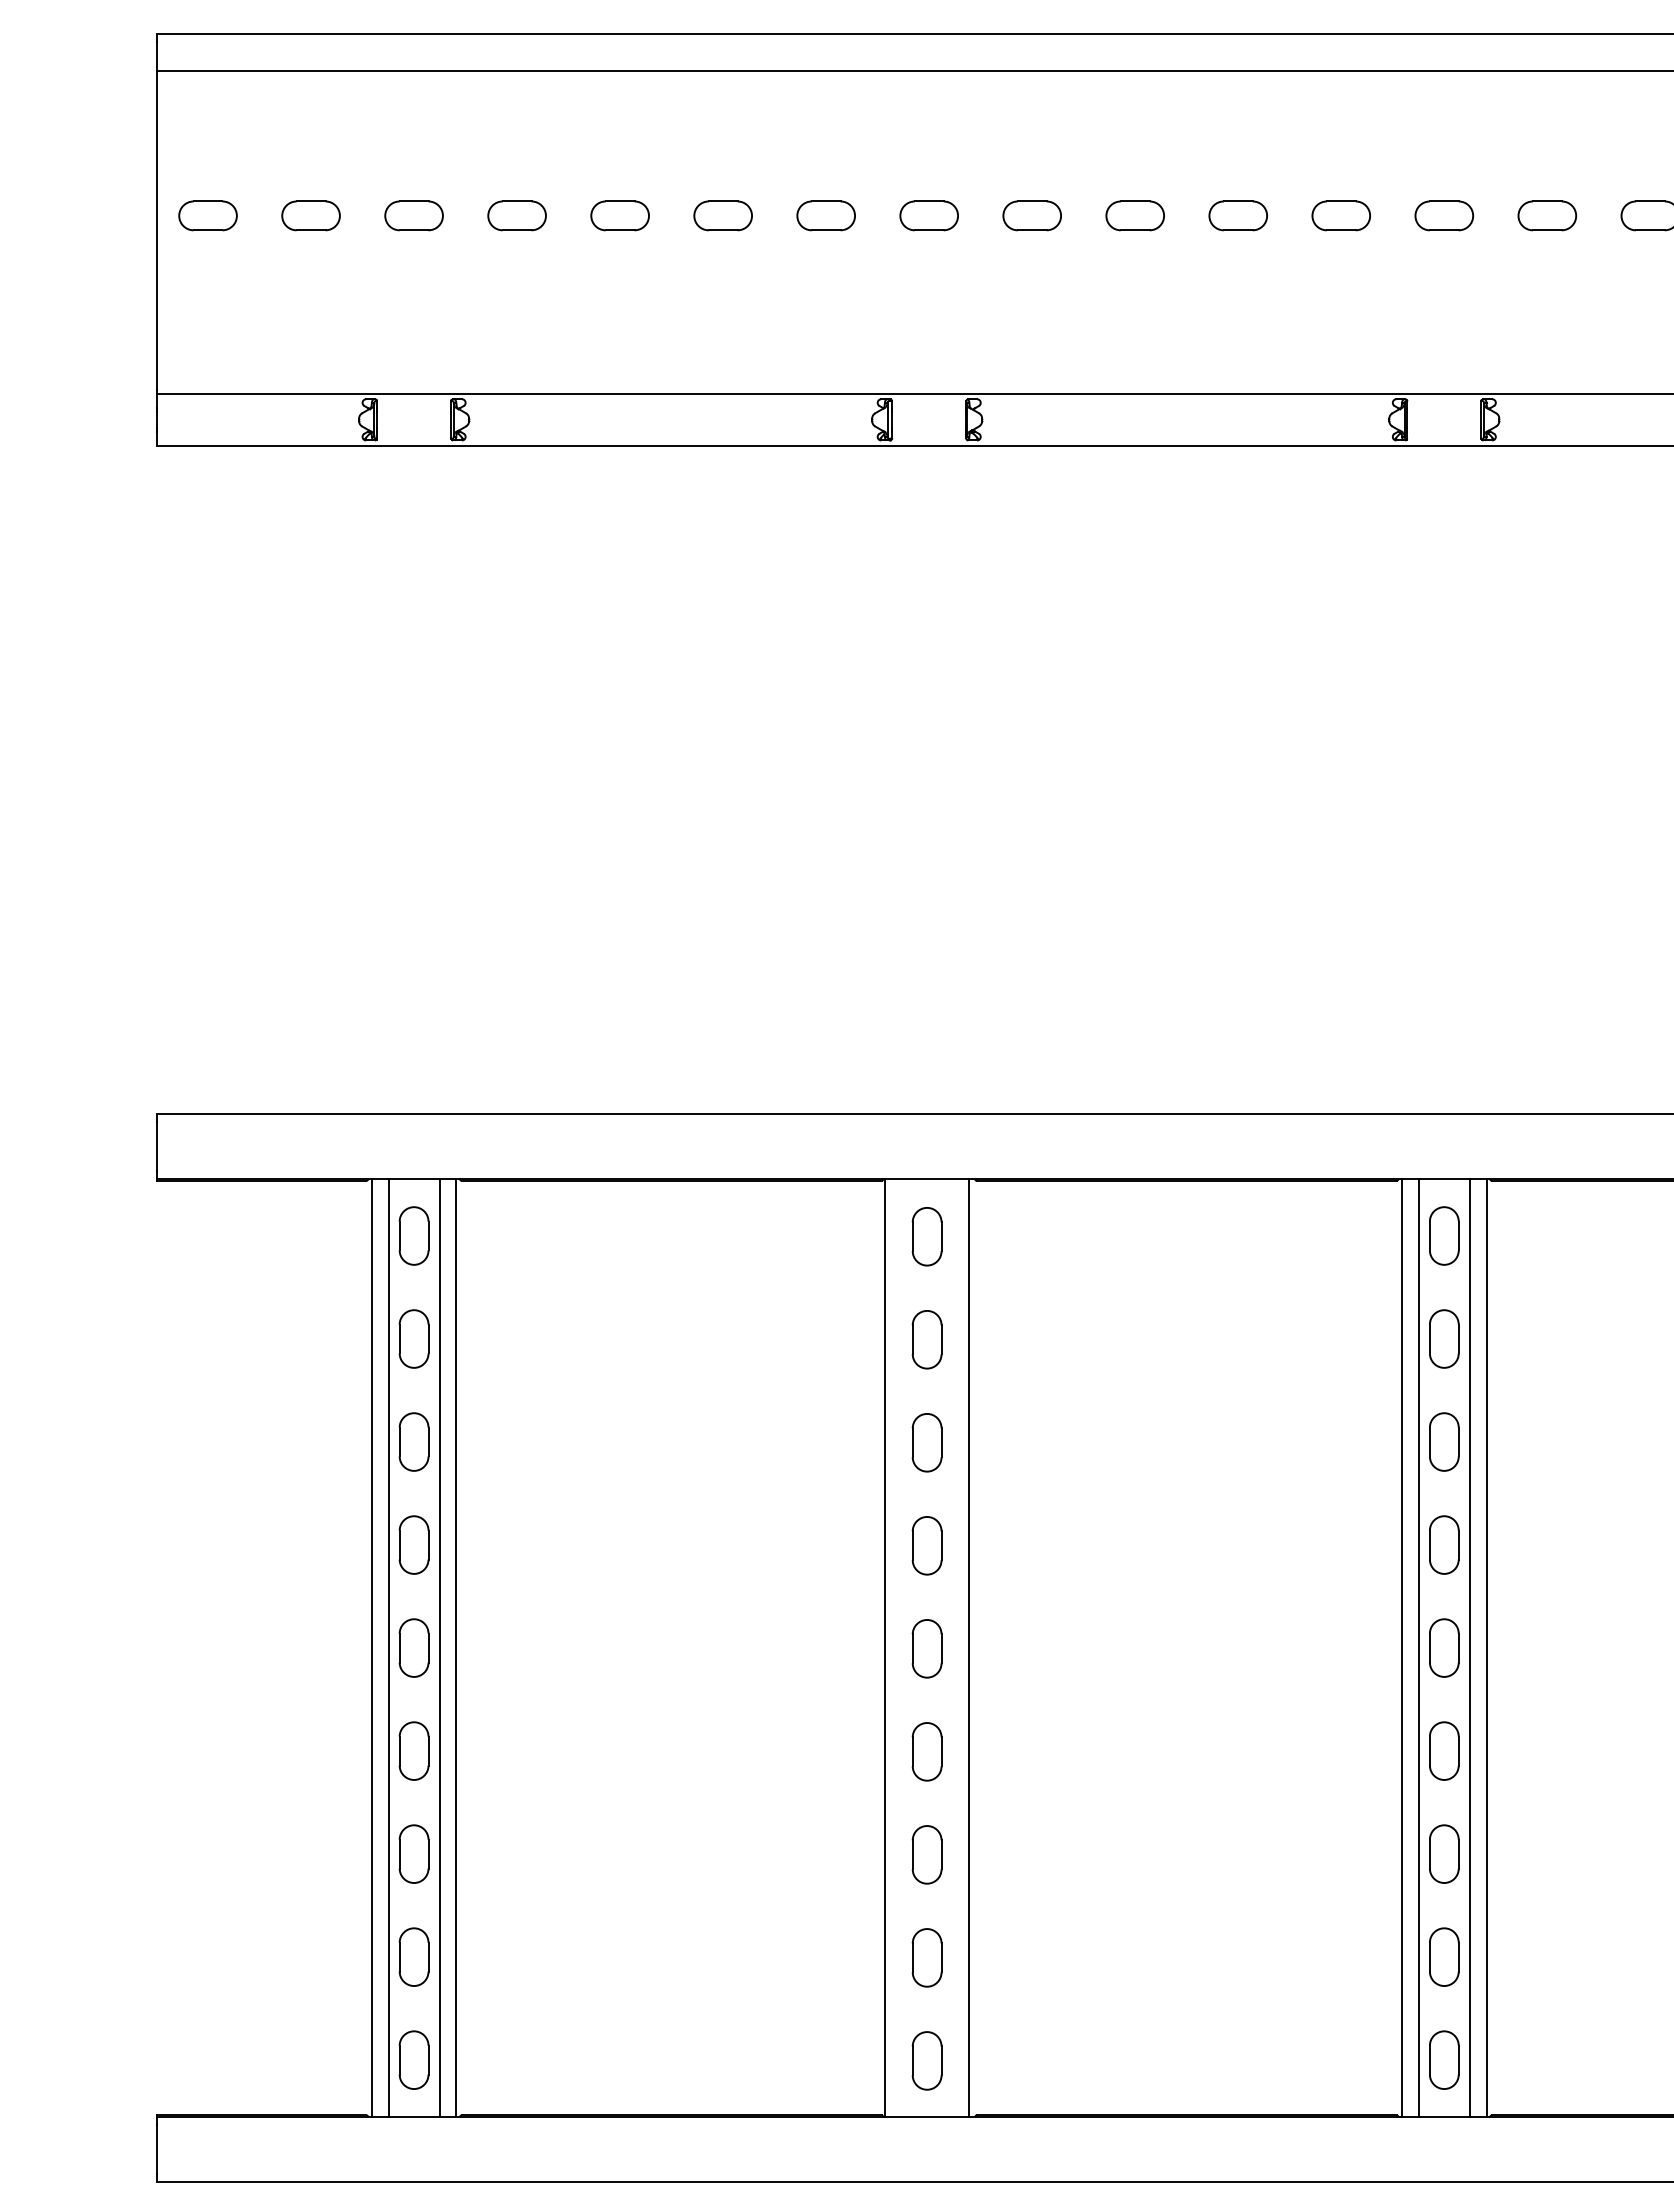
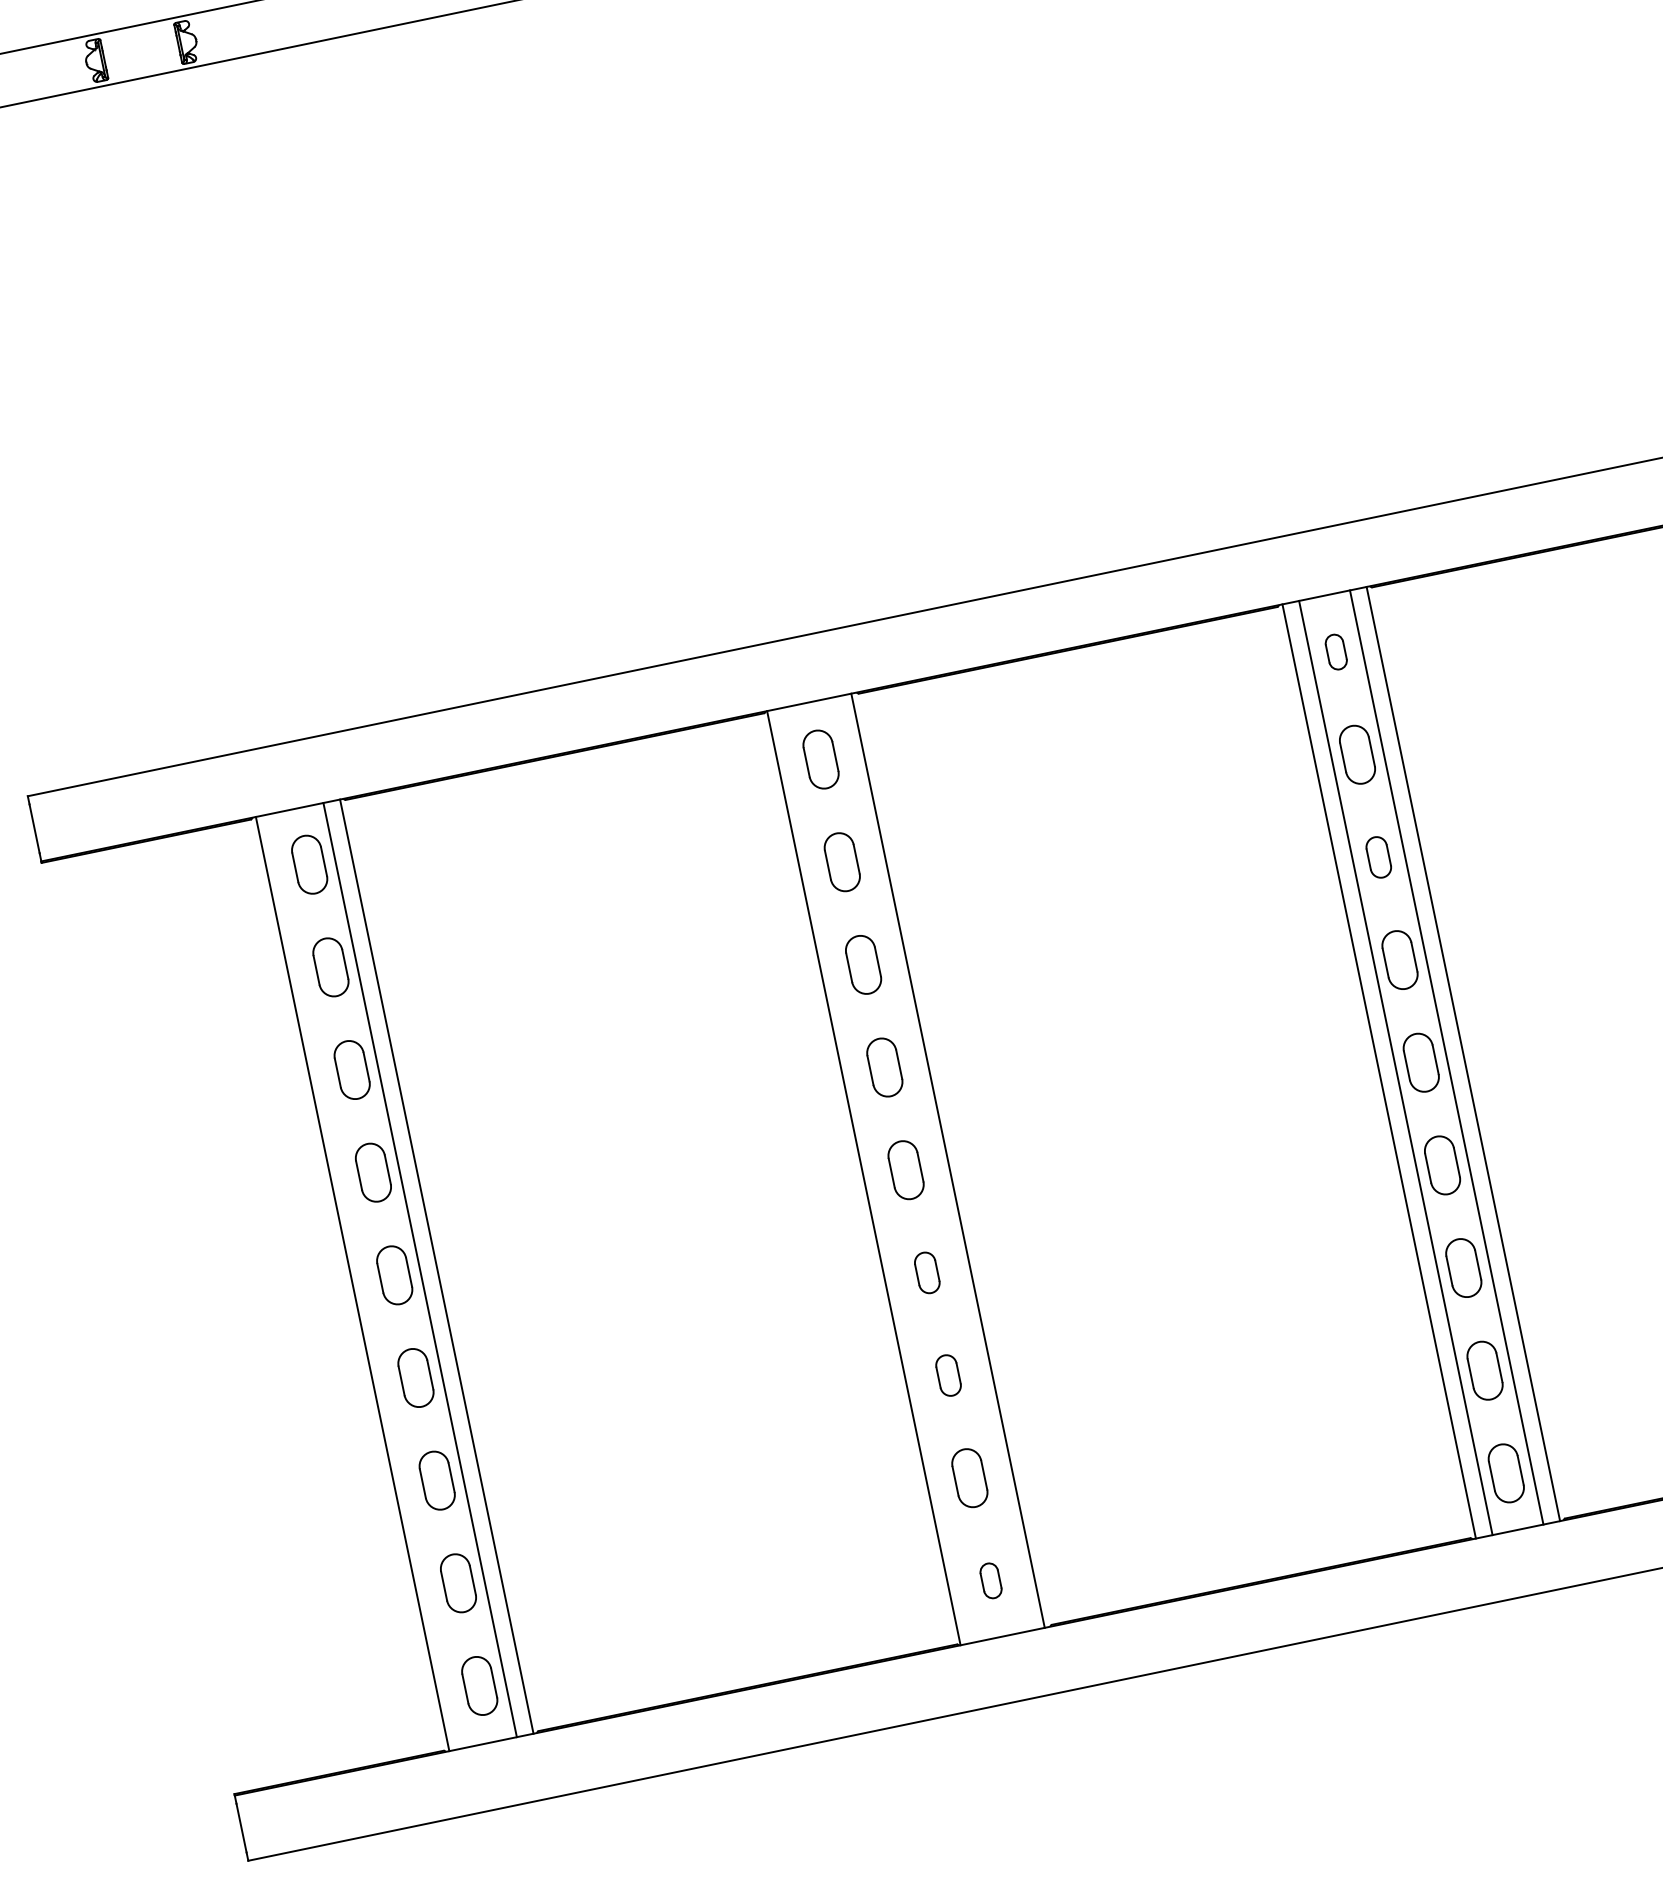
part: (1444, 1235) -> (1336, 651), size x0.6
part: (1444, 1441) -> (1378, 856), size x0.7
line: (388, 1647) -> (369, 1280), removed
part: (926, 1751) -> (926, 1272), size x0.7
part: (926, 1854) -> (947, 1375), size x0.7
part: (926, 2060) -> (990, 1580), size x0.6

